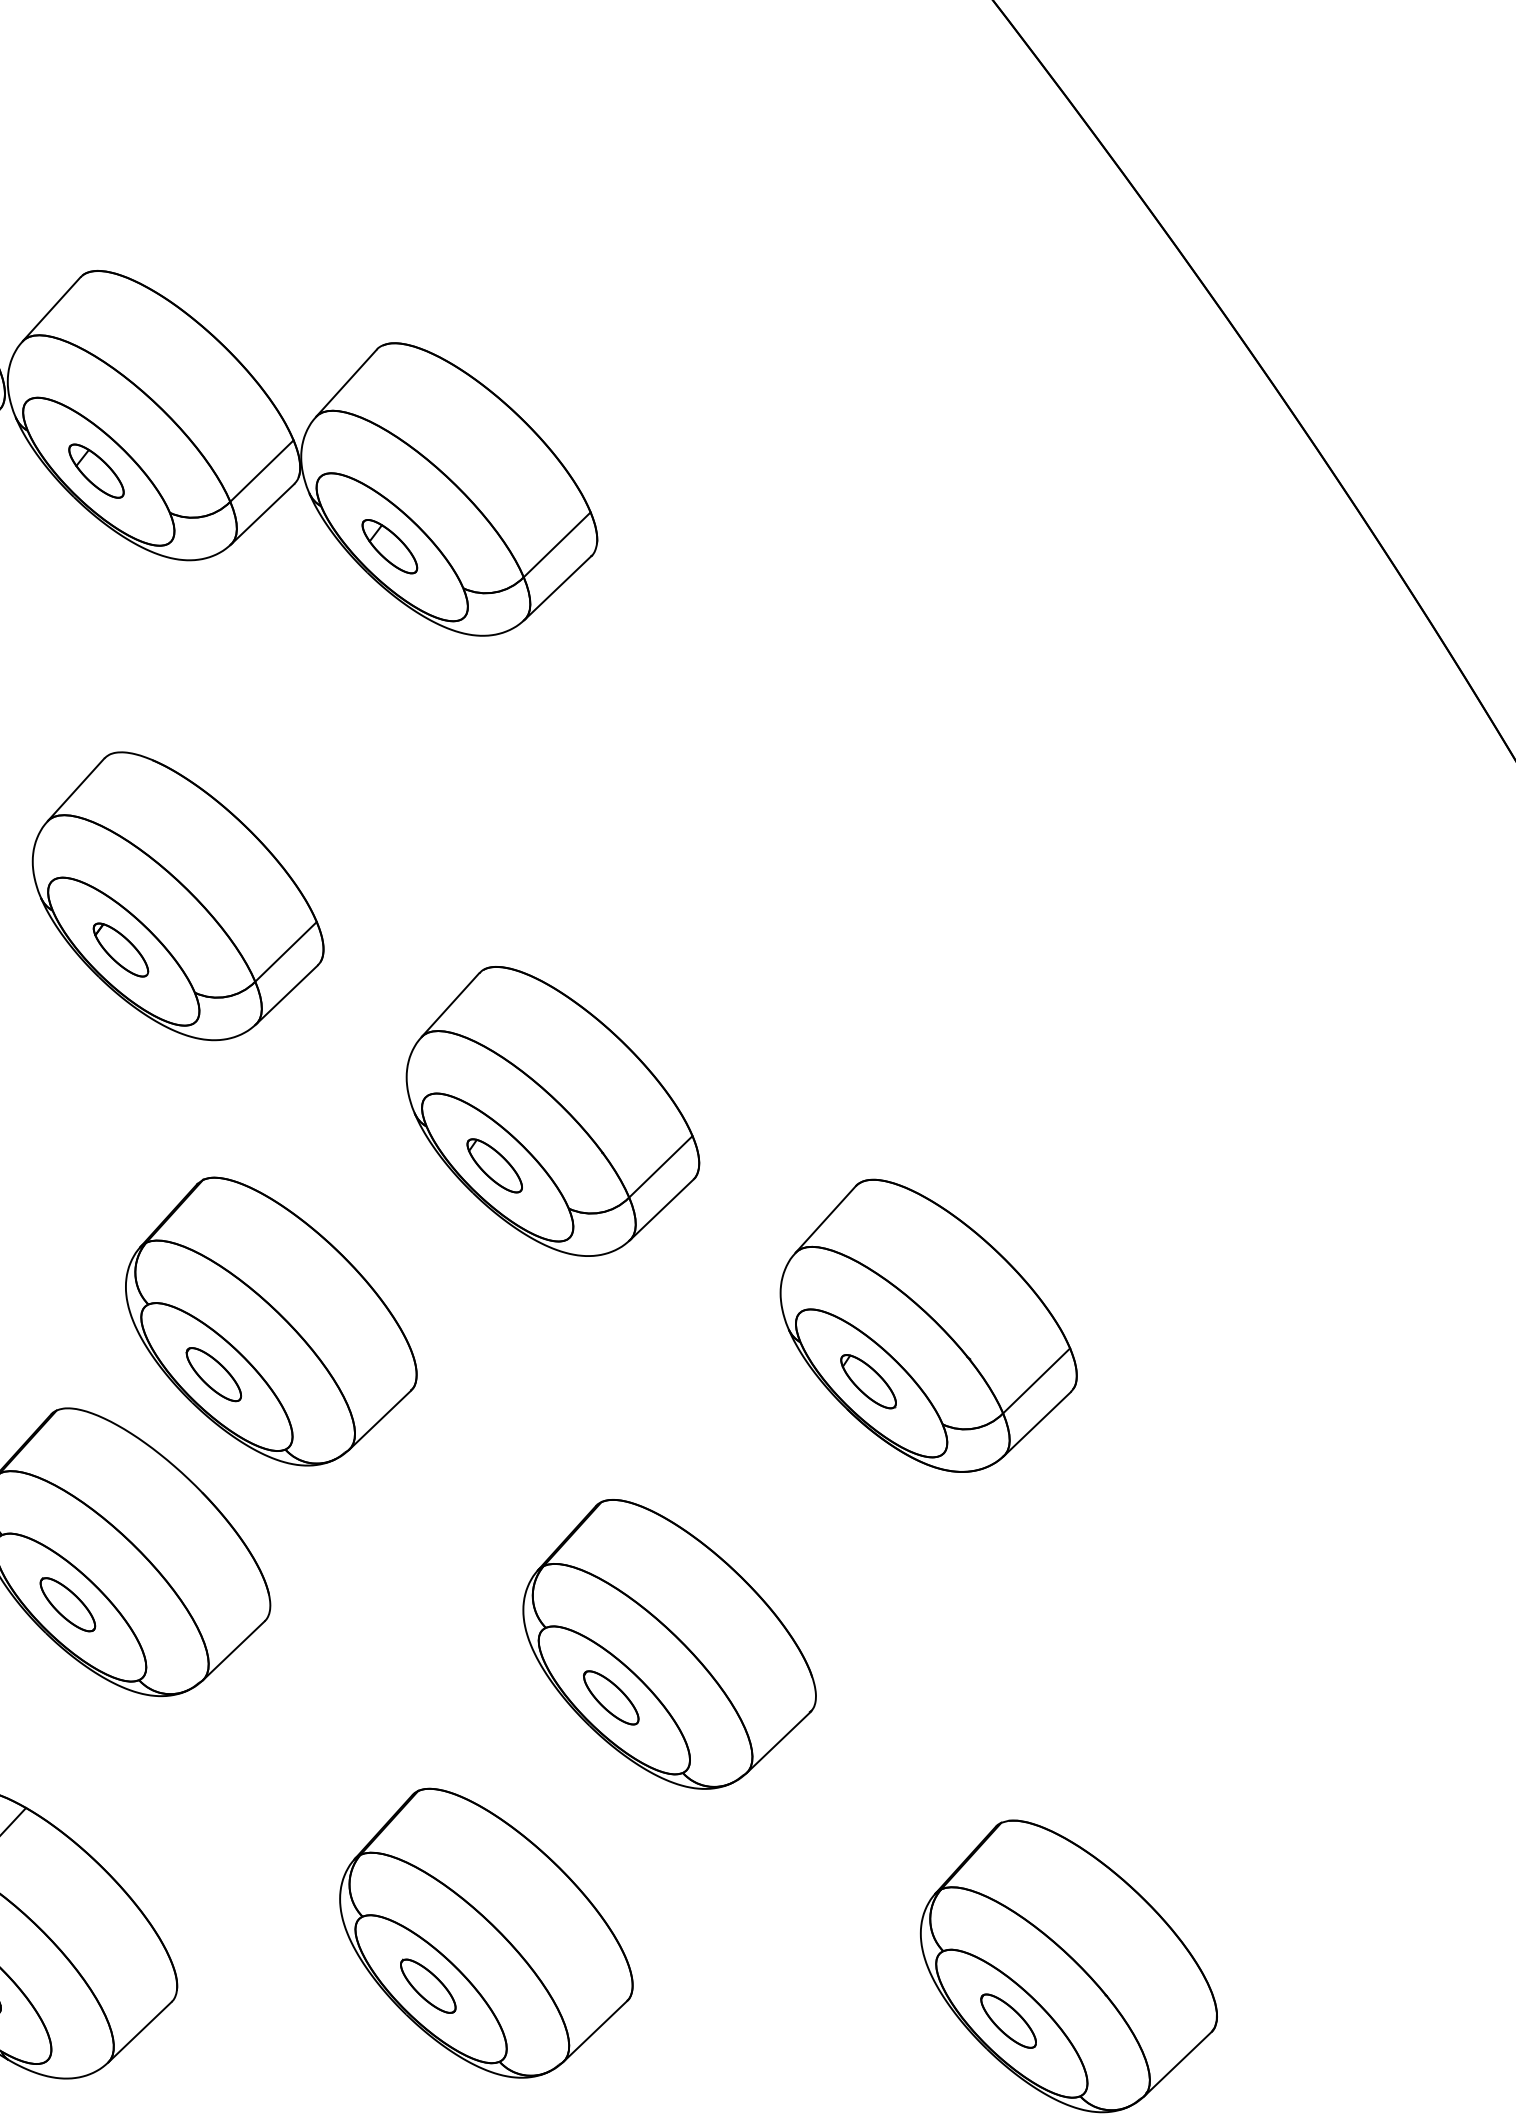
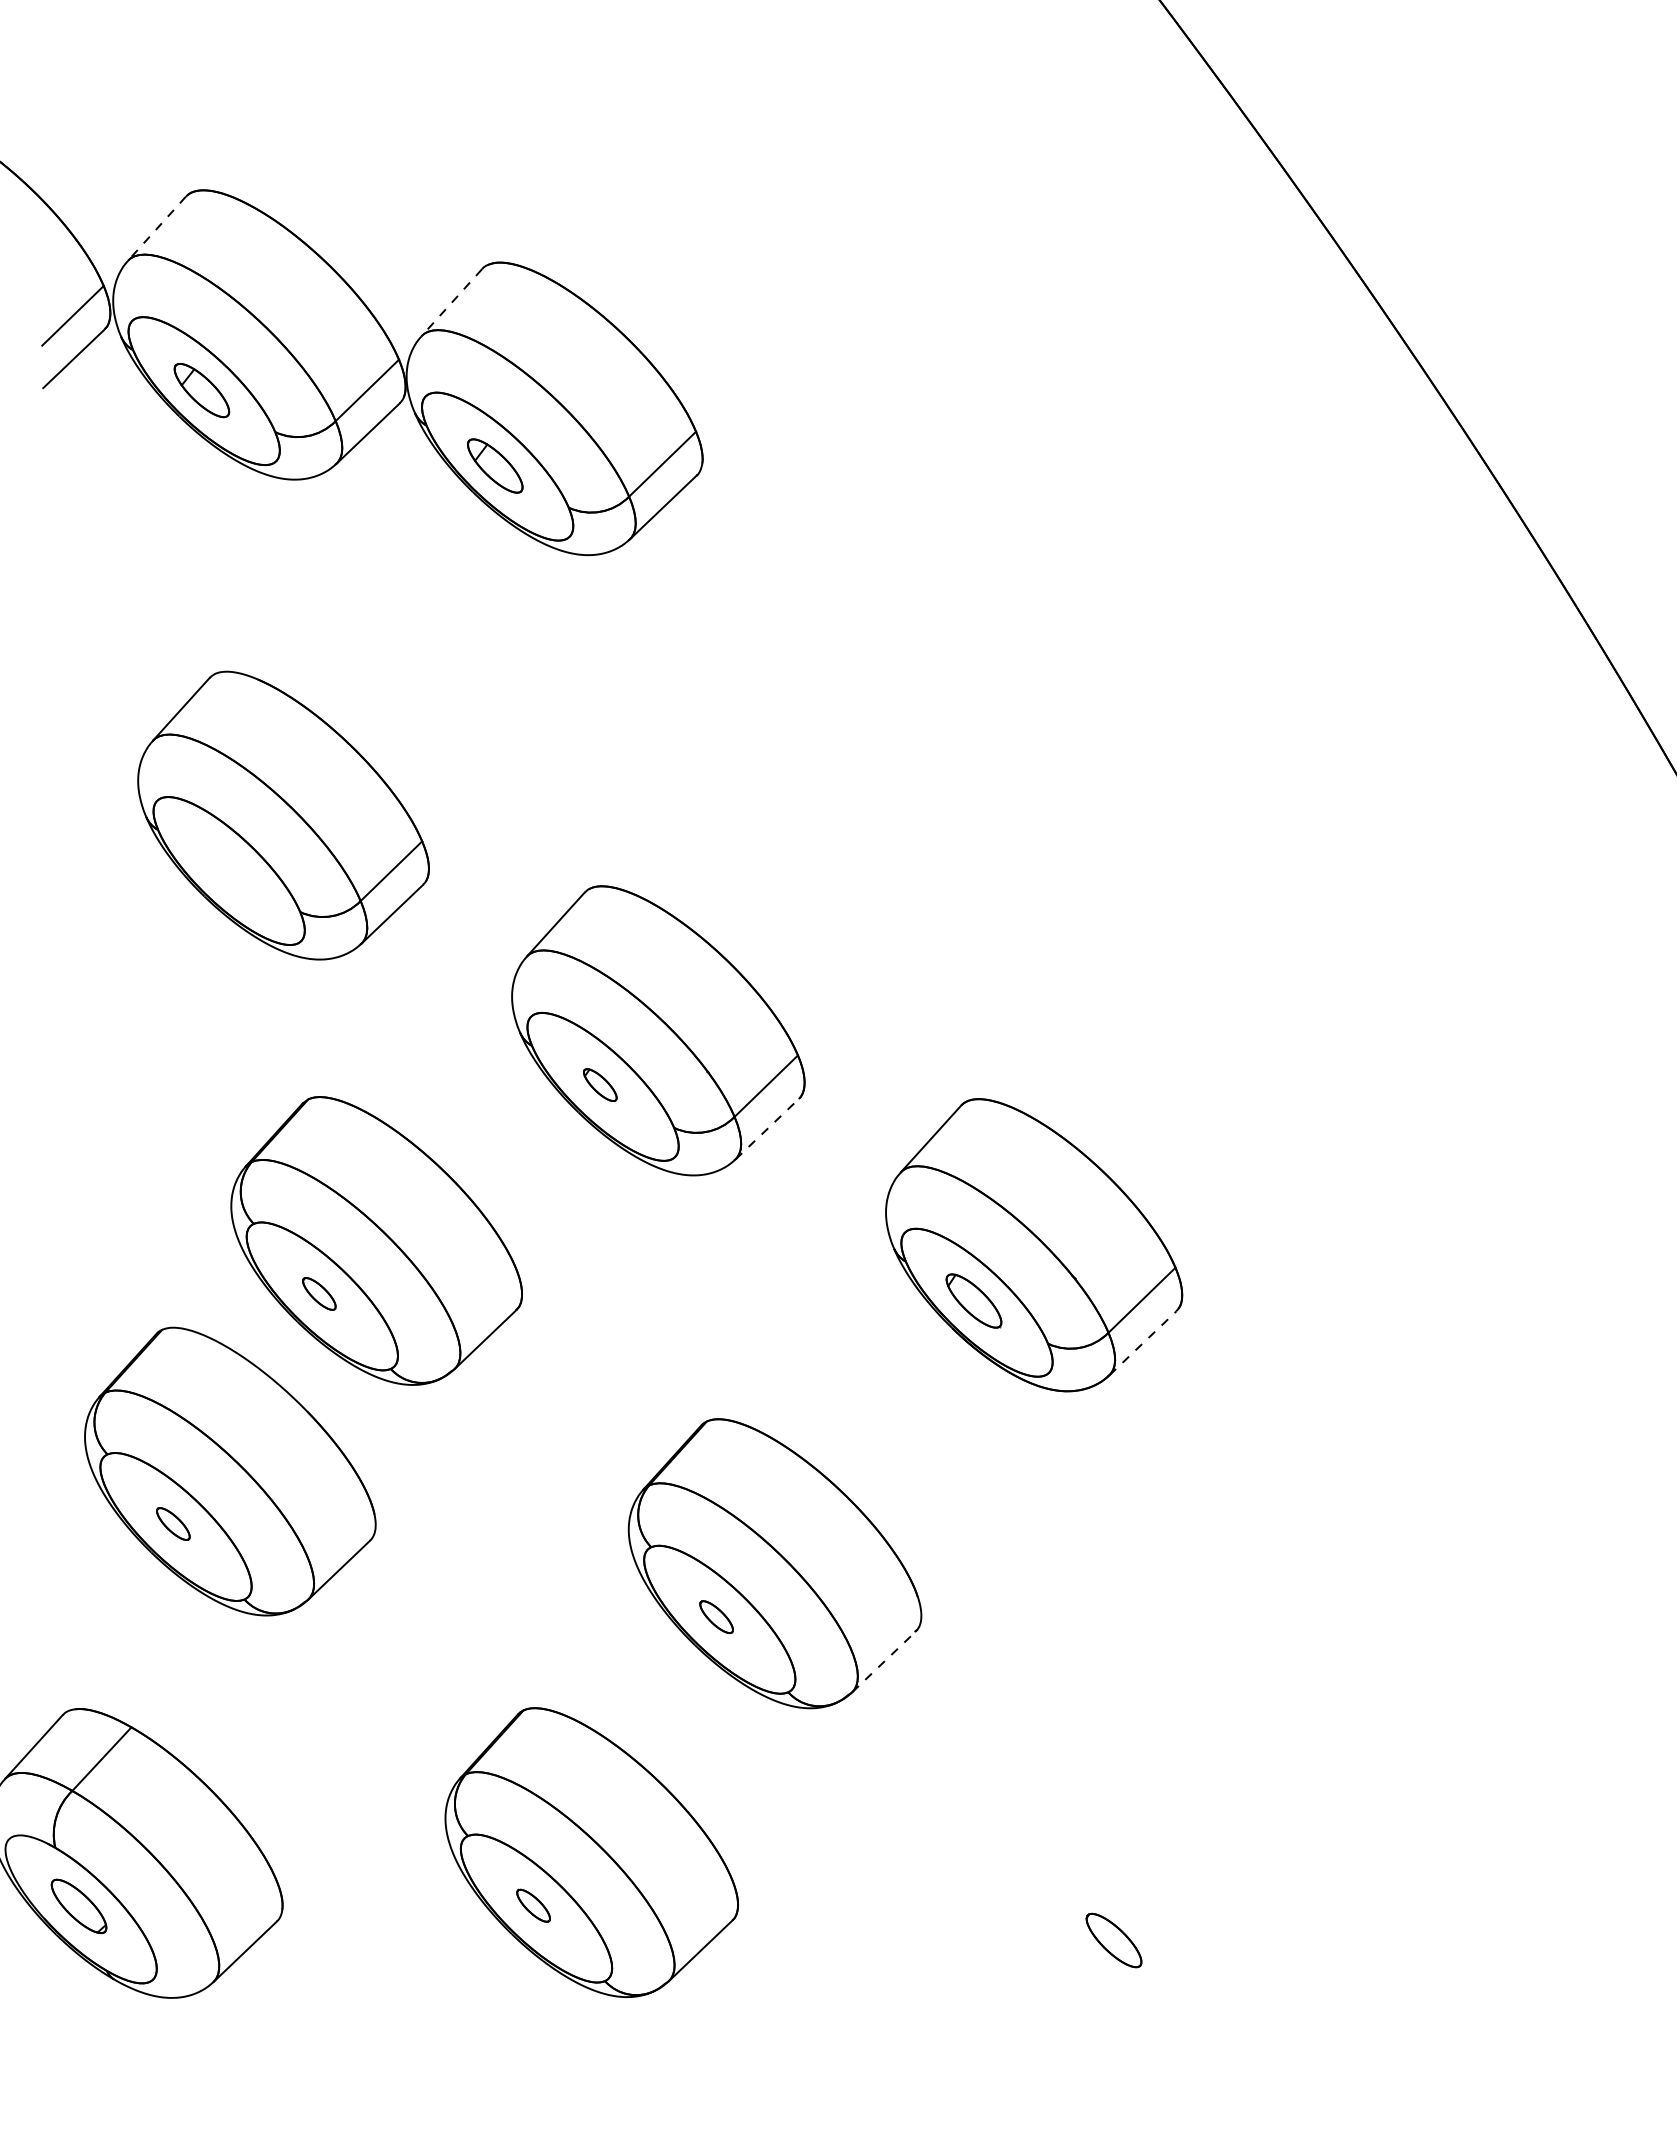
line: (51, 310) -> (156, 229), solid -> dashed
line: (346, 384) -> (451, 303), solid -> dashed
part: (121, 949) -> (226, 868), removed
part: (495, 1165) -> (600, 1084), size x0.6
line: (662, 1210) -> (767, 1129), solid -> dashed
part: (214, 1374) -> (319, 1293), size x0.6
line: (1038, 1424) -> (1143, 1343), solid -> dashed
part: (68, 1604) -> (173, 1523), size x0.6
part: (611, 1697) -> (716, 1616), size x0.6
line: (778, 1743) -> (883, 1662), solid -> dashed
part: (1069, 1966) -> (1174, 1885), removed
part: (428, 1986) -> (533, 1905), size x0.6

